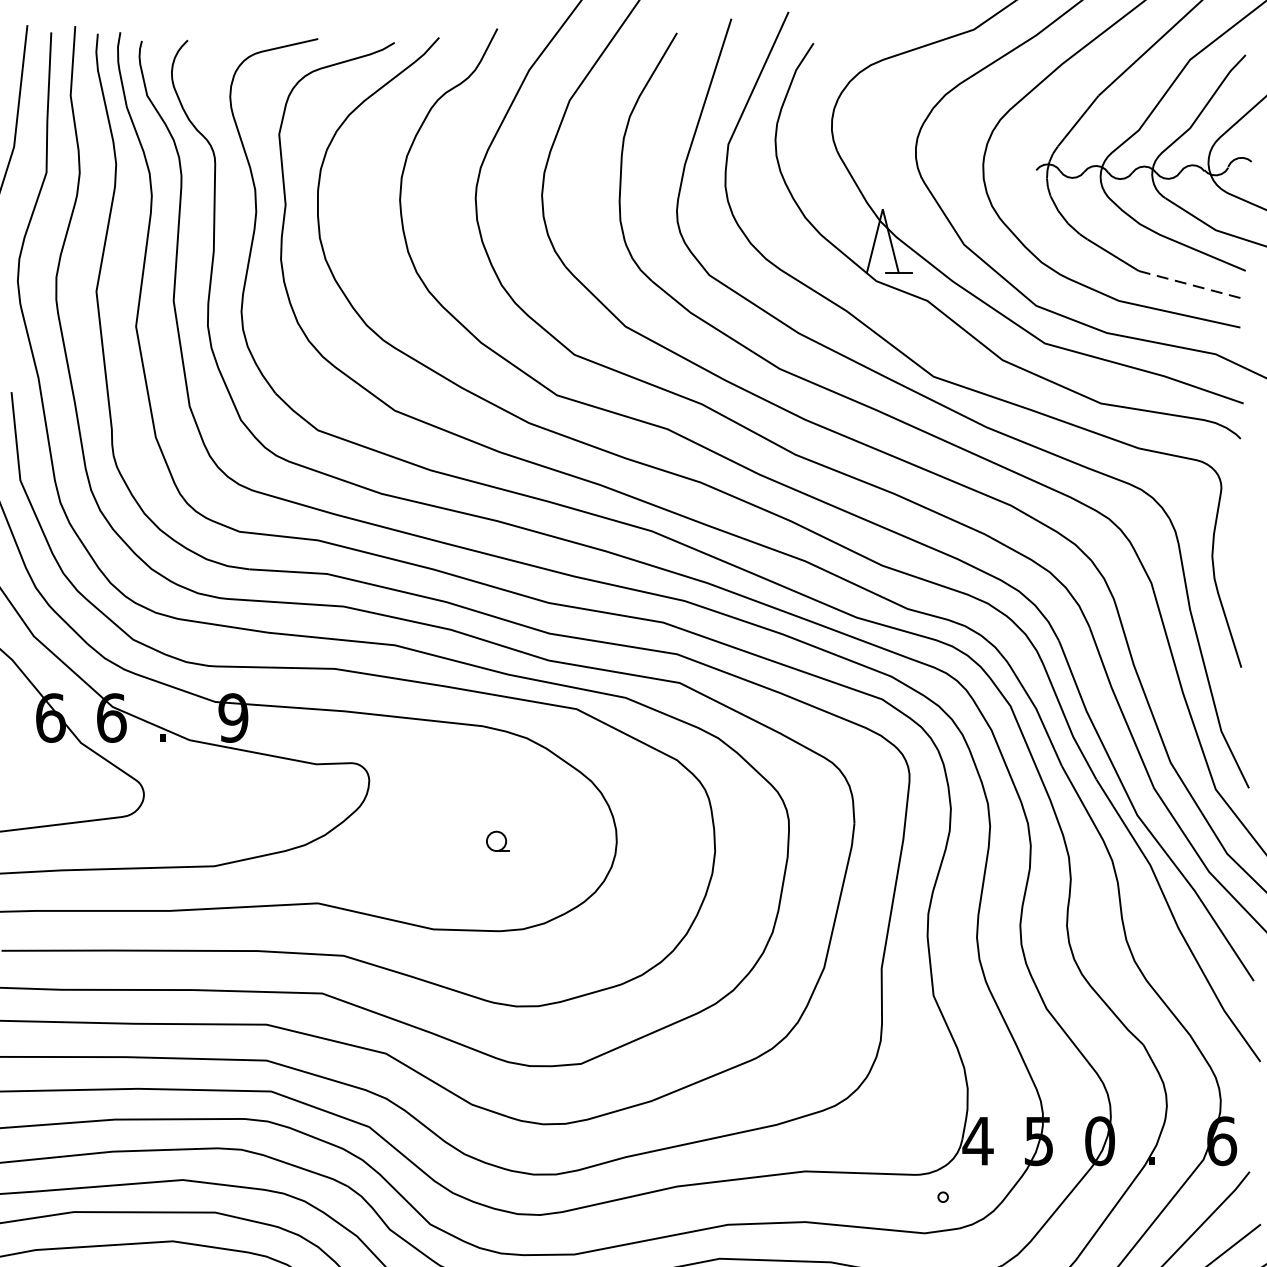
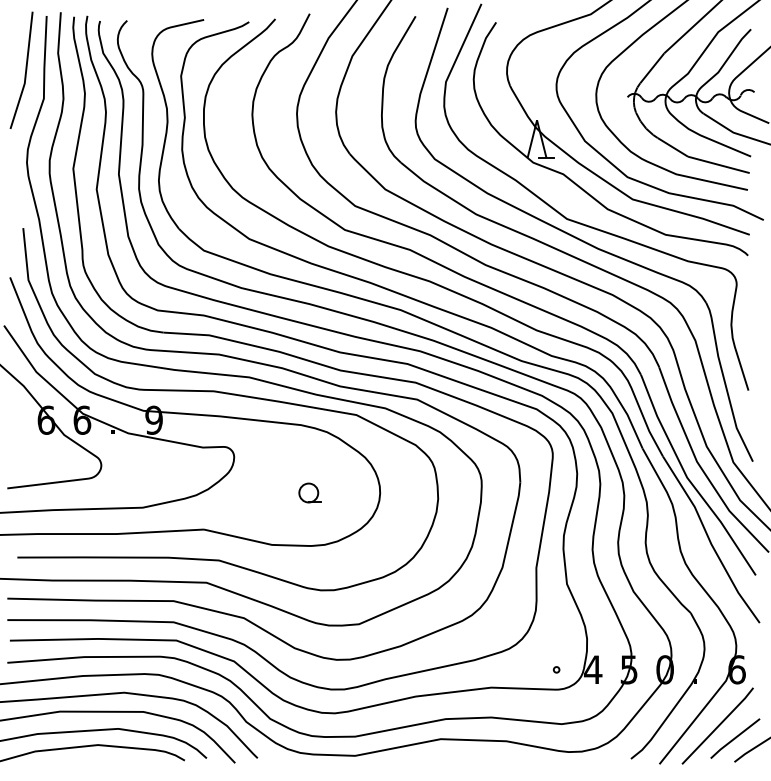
line: (1190, 284) -> (718, 164), dashed -> solid
part: (496, 840) -> (309, 492), size x1.67
circle: (942, 1196) -> (556, 669), moved

